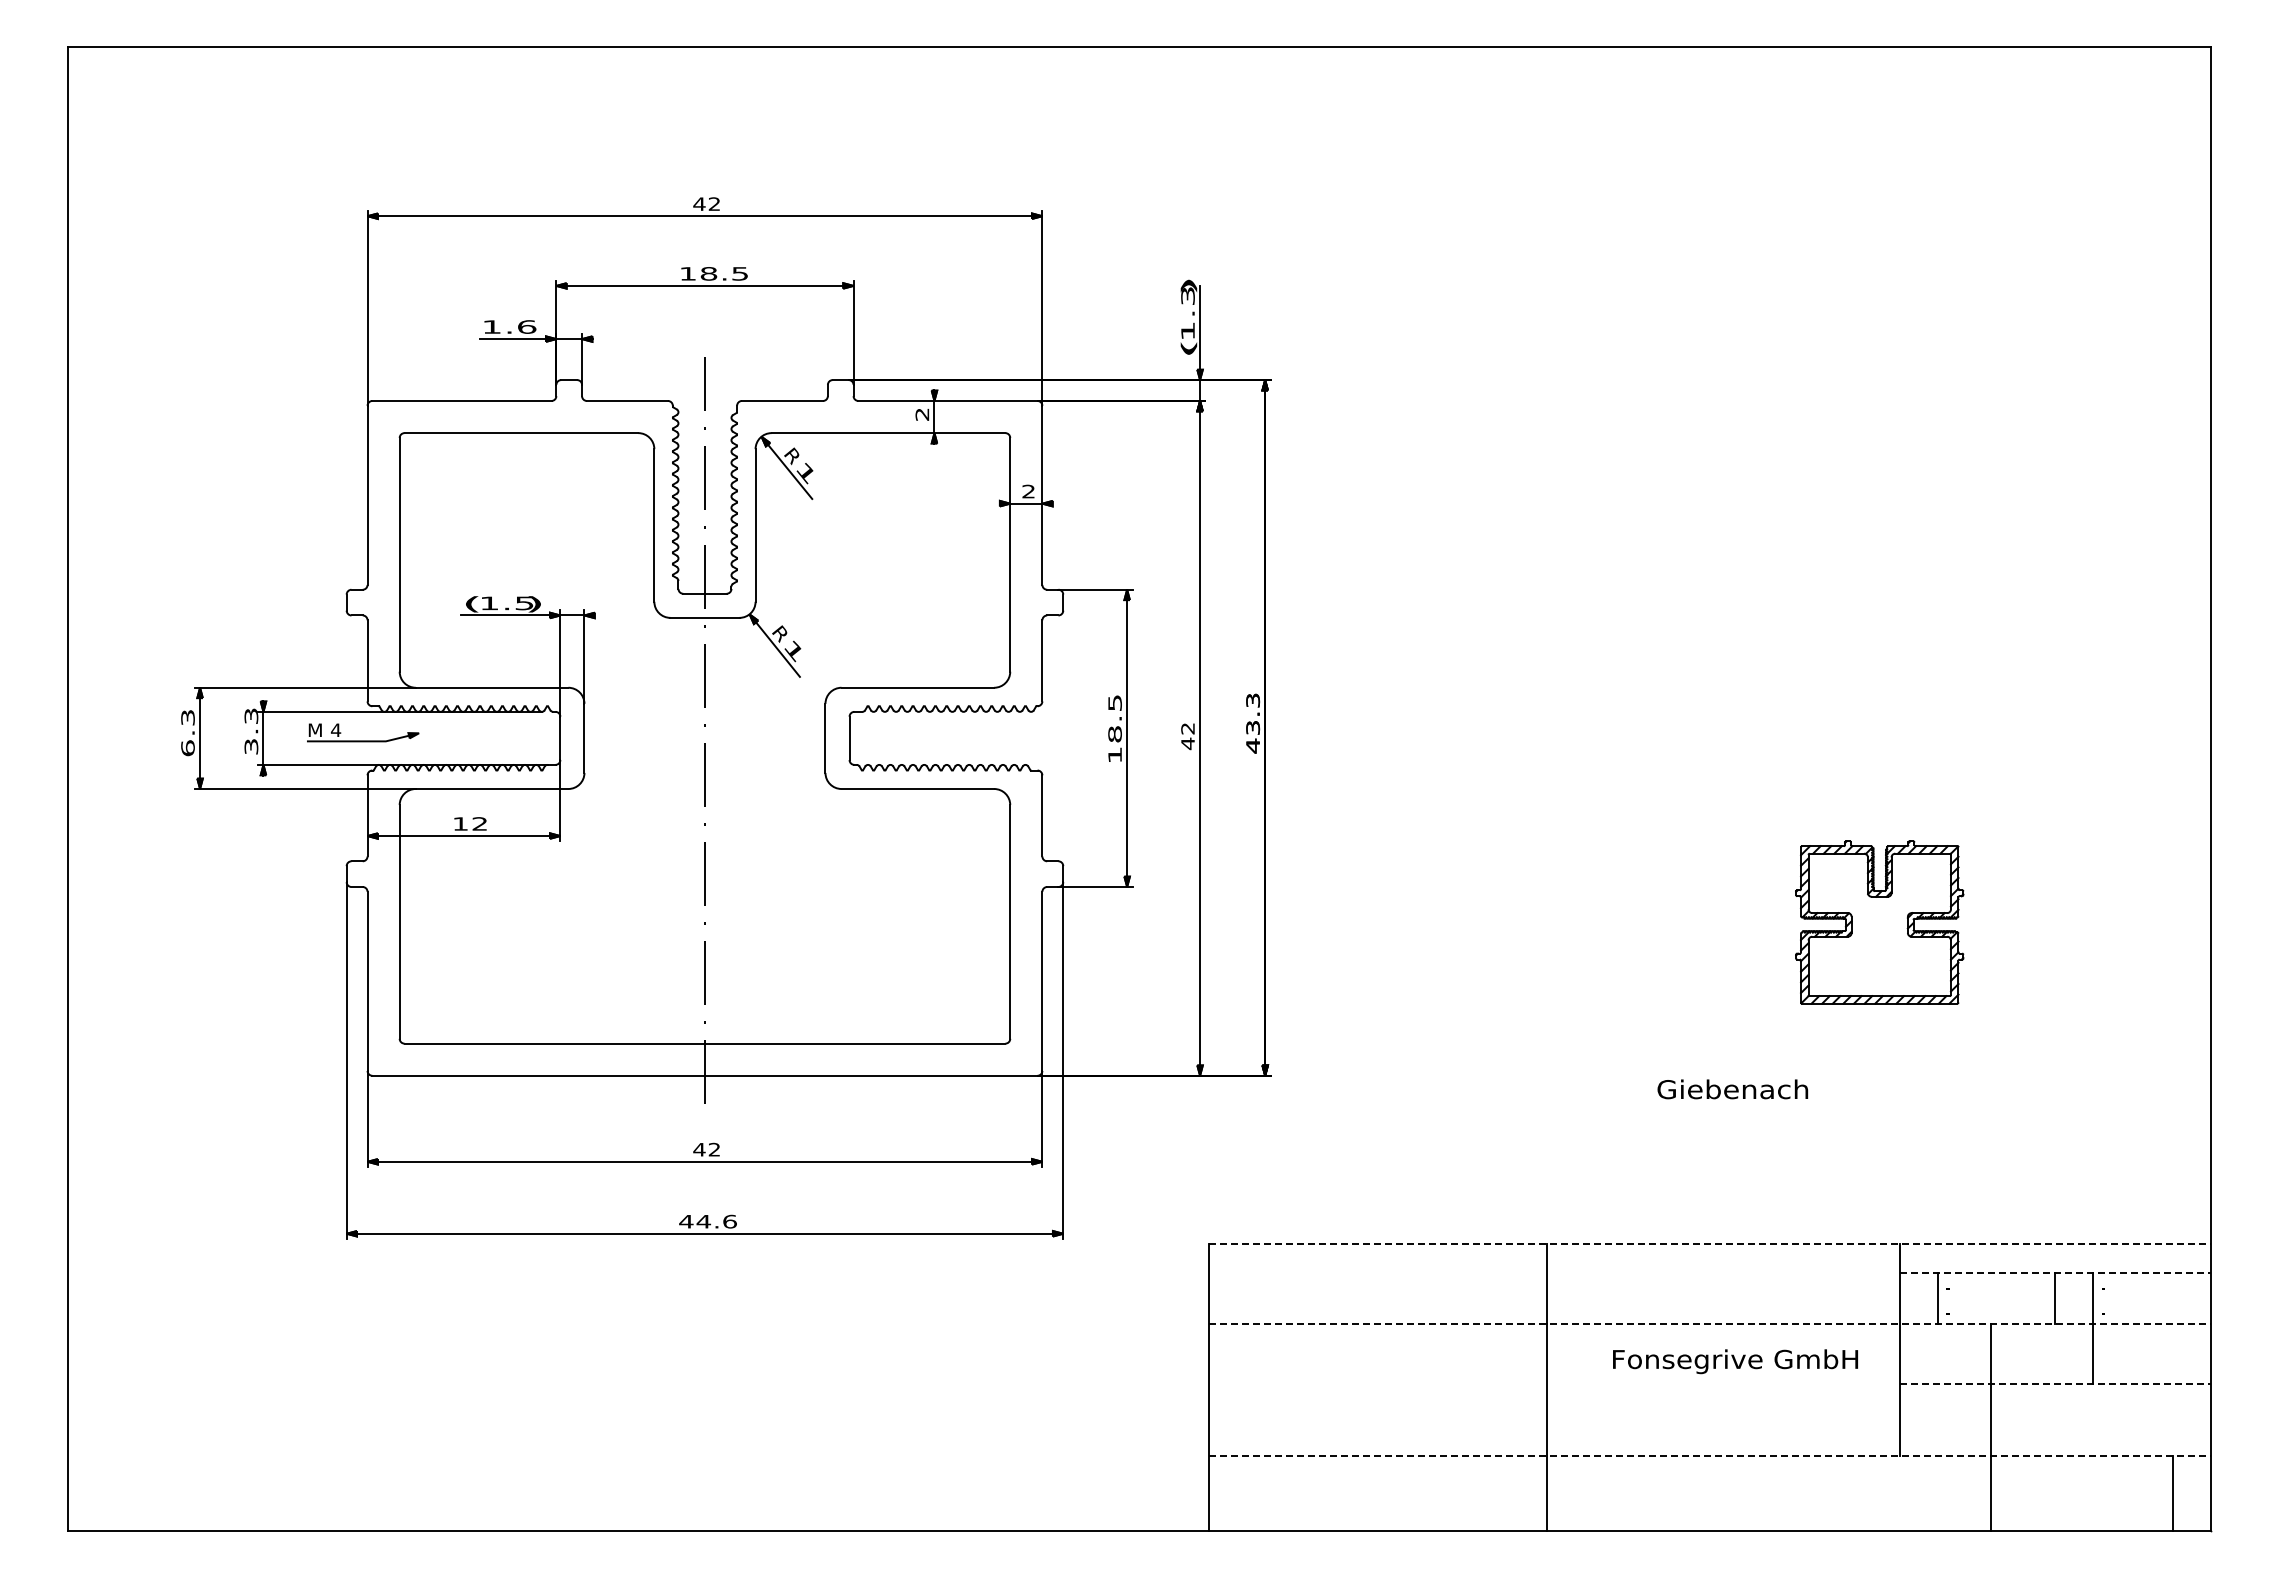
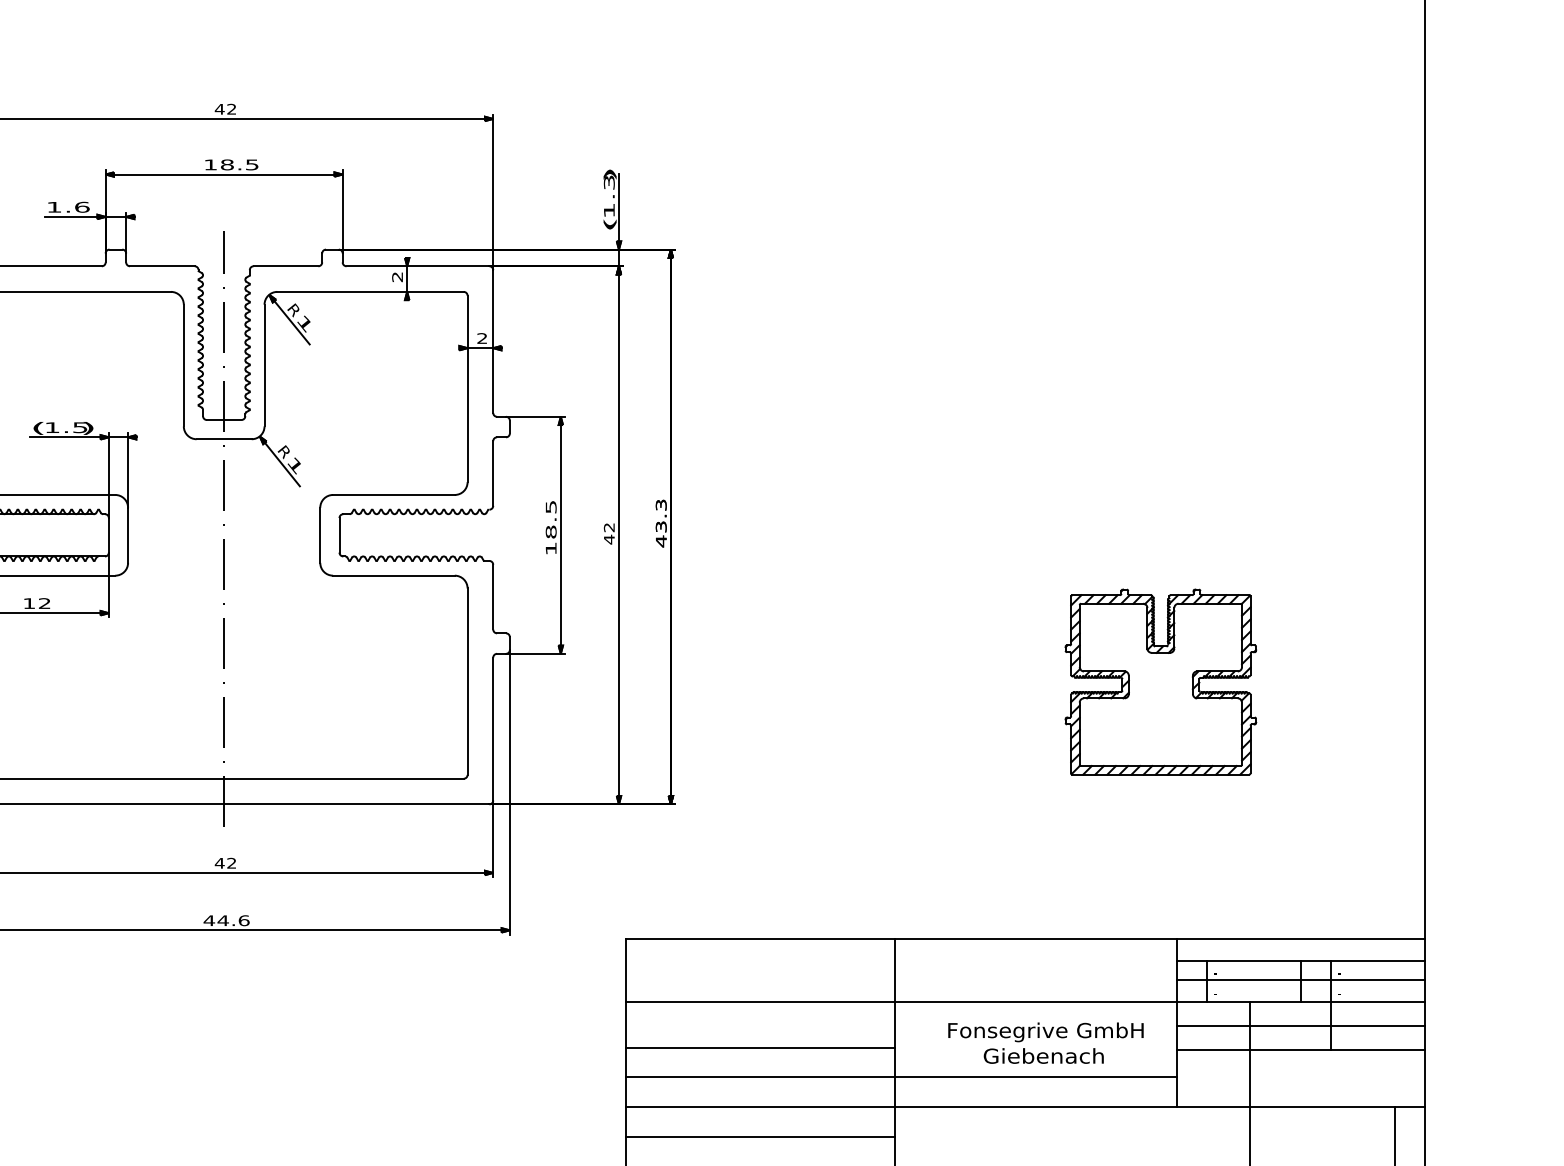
part: (1879, 922) -> (1160, 682), size x1.43
text: (1732, 1089) -> (1043, 1056), moved
line: (1709, 1244) -> (1025, 938), dashed -> solid
line: (2055, 1272) -> (1301, 961), dashed -> solid
line: (2055, 1295) -> (1301, 979), added
line: (1709, 1324) -> (1025, 1002), dashed -> solid
line: (2055, 1353) -> (1301, 1025), added
line: (1377, 1380) -> (760, 1047), added
line: (2055, 1383) -> (1301, 1049), dashed -> solid
line: (1554, 1418) -> (901, 1077), added
line: (1709, 1455) -> (1025, 1107), dashed -> solid
line: (1377, 1493) -> (760, 1137), added

